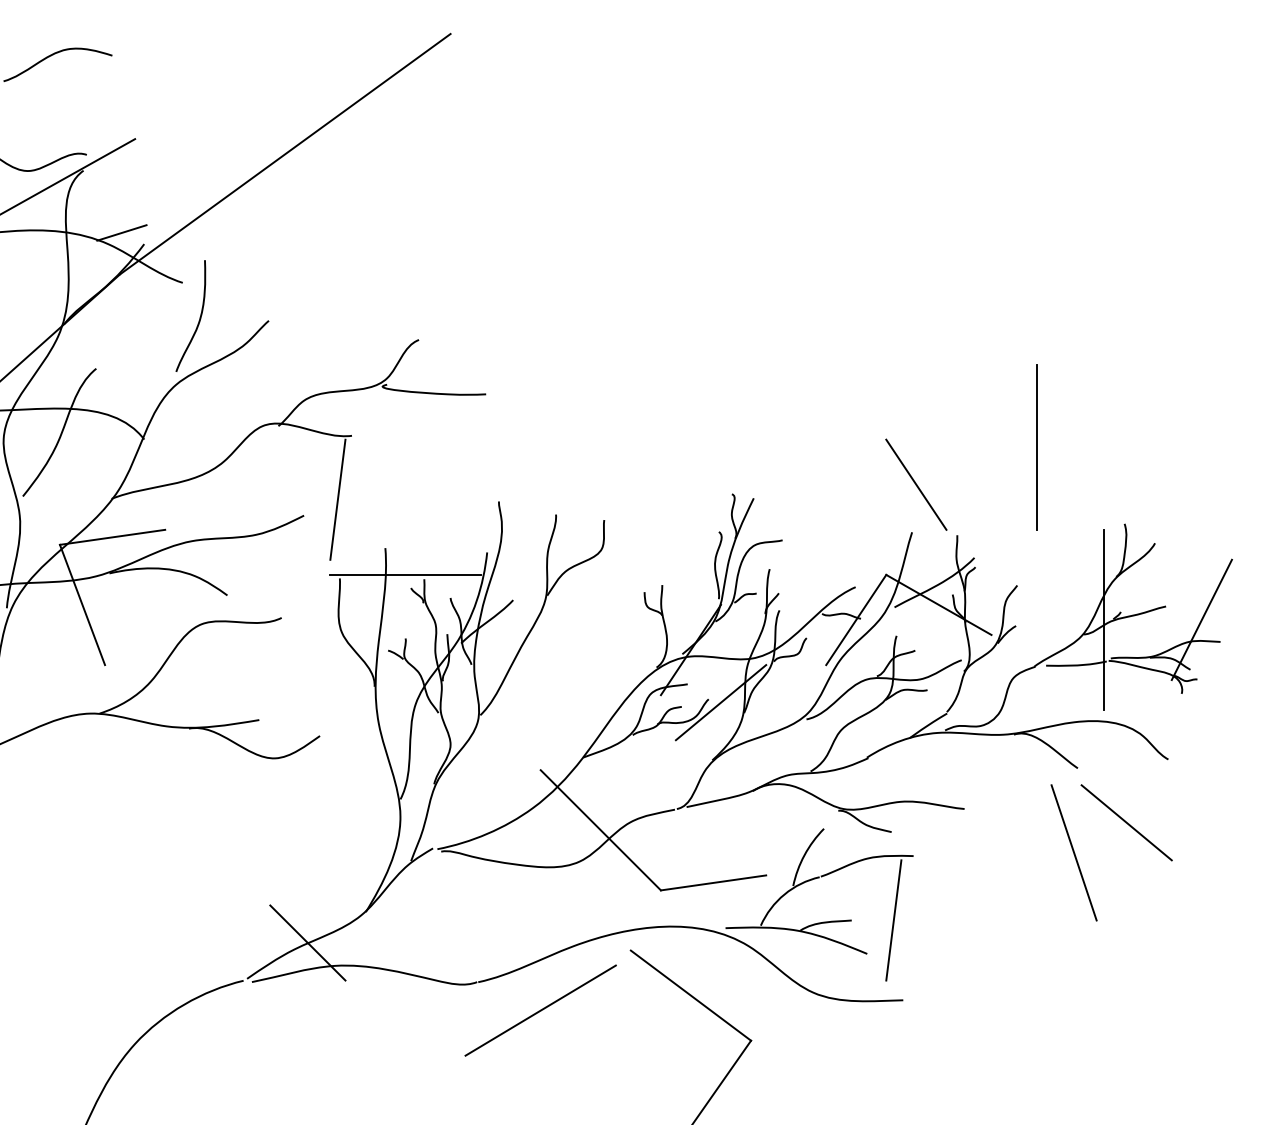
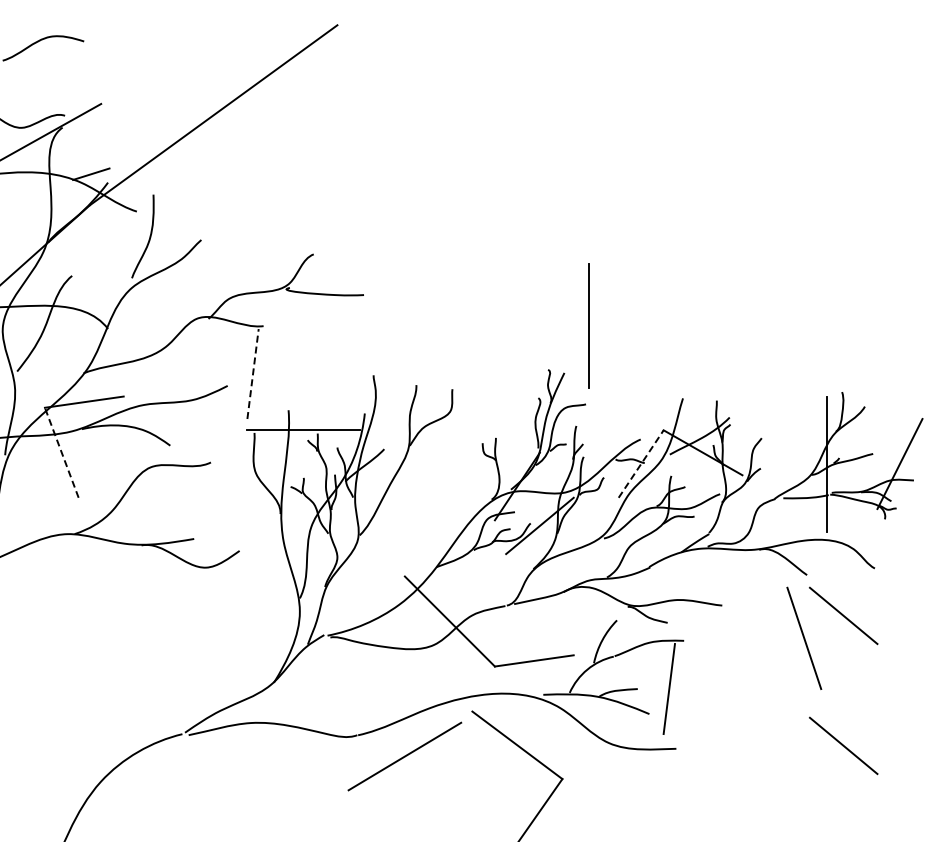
line: (1035, 446) -> (588, 325), moved
line: (915, 484) -> (685, 362), removed
line: (338, 499) -> (253, 373), solid -> dashed
line: (82, 604) -> (61, 452), solid -> dashed
line: (856, 620) -> (641, 464), solid -> dashed
line: (307, 942) -> (230, 705), removed
line: (1126, 995) -> (843, 745), added

